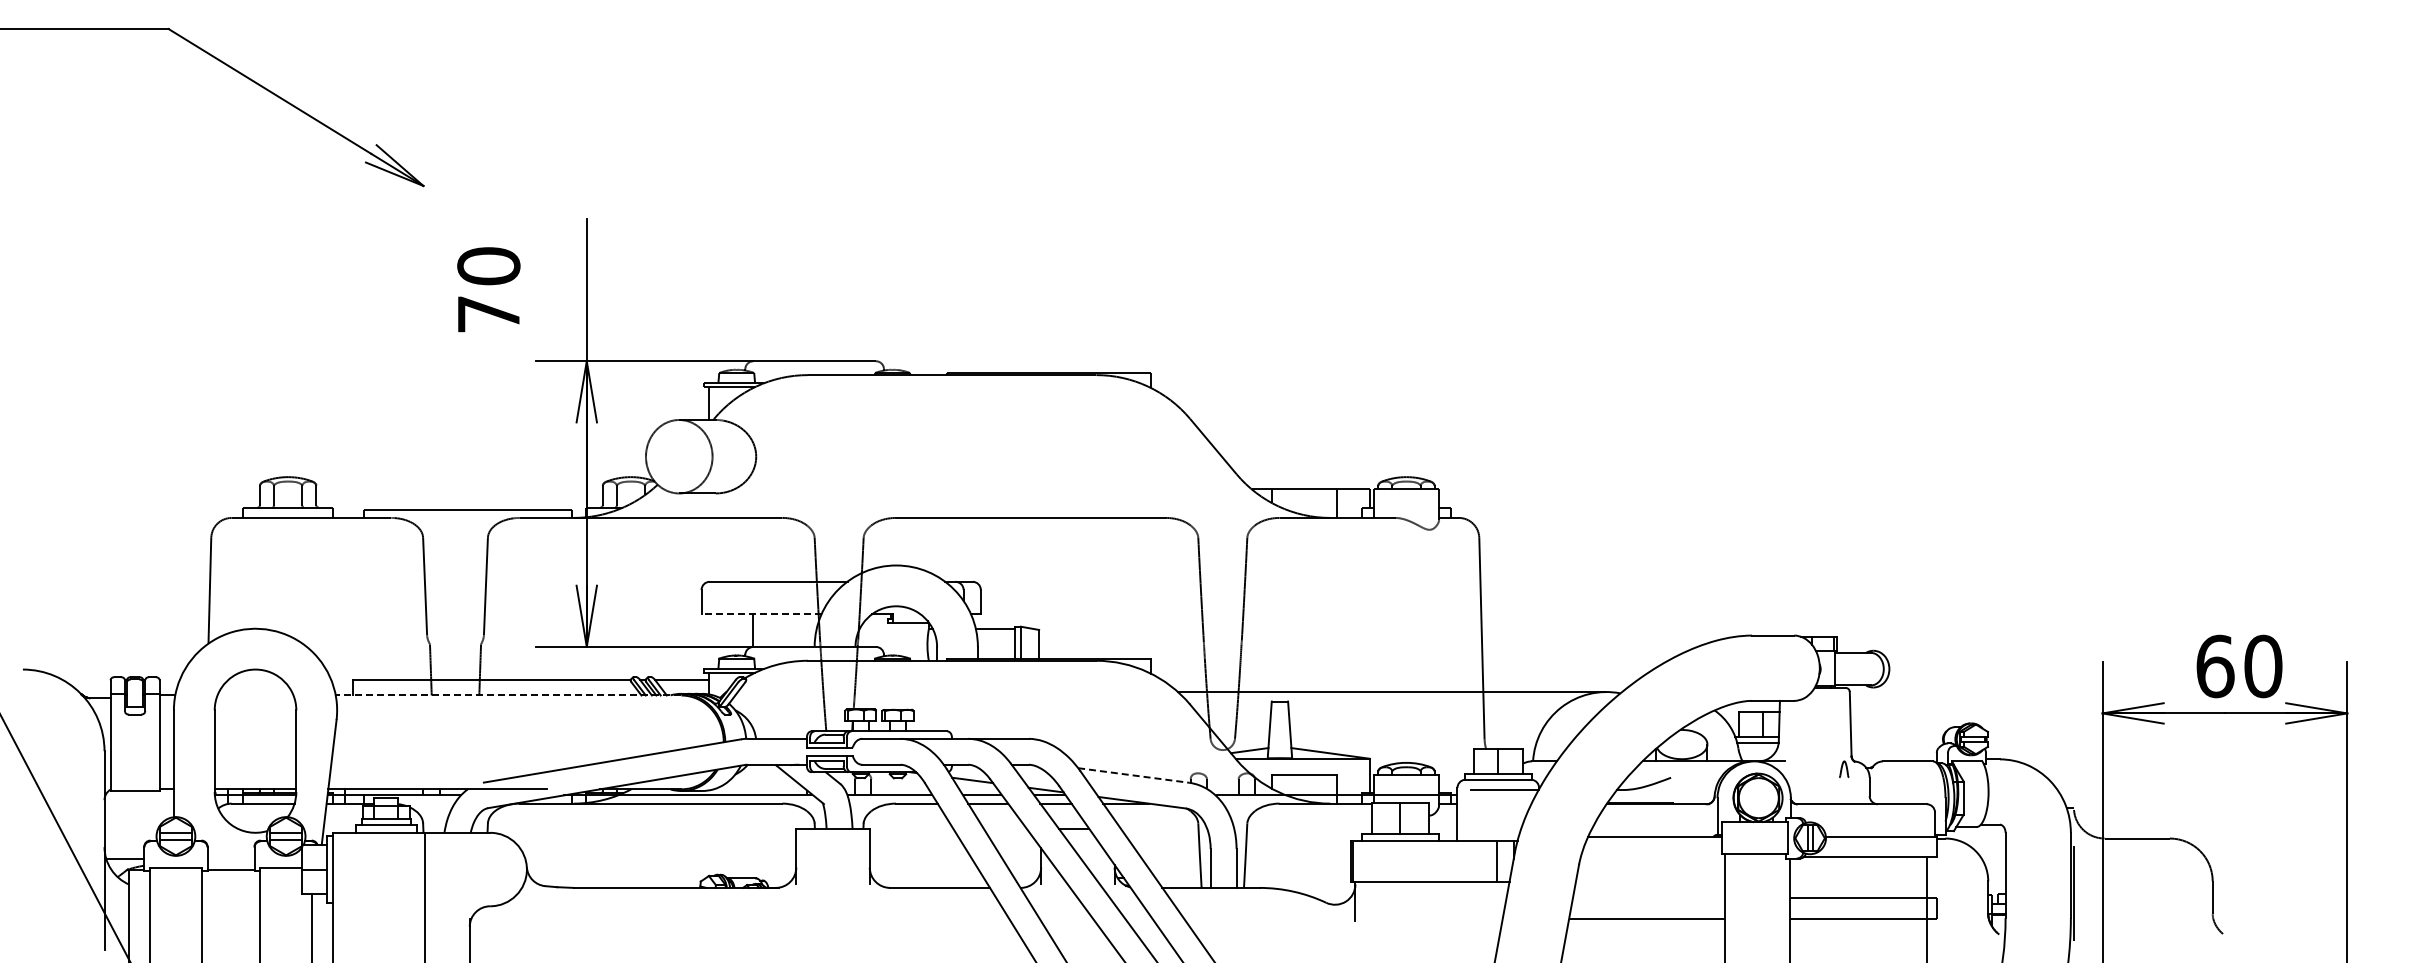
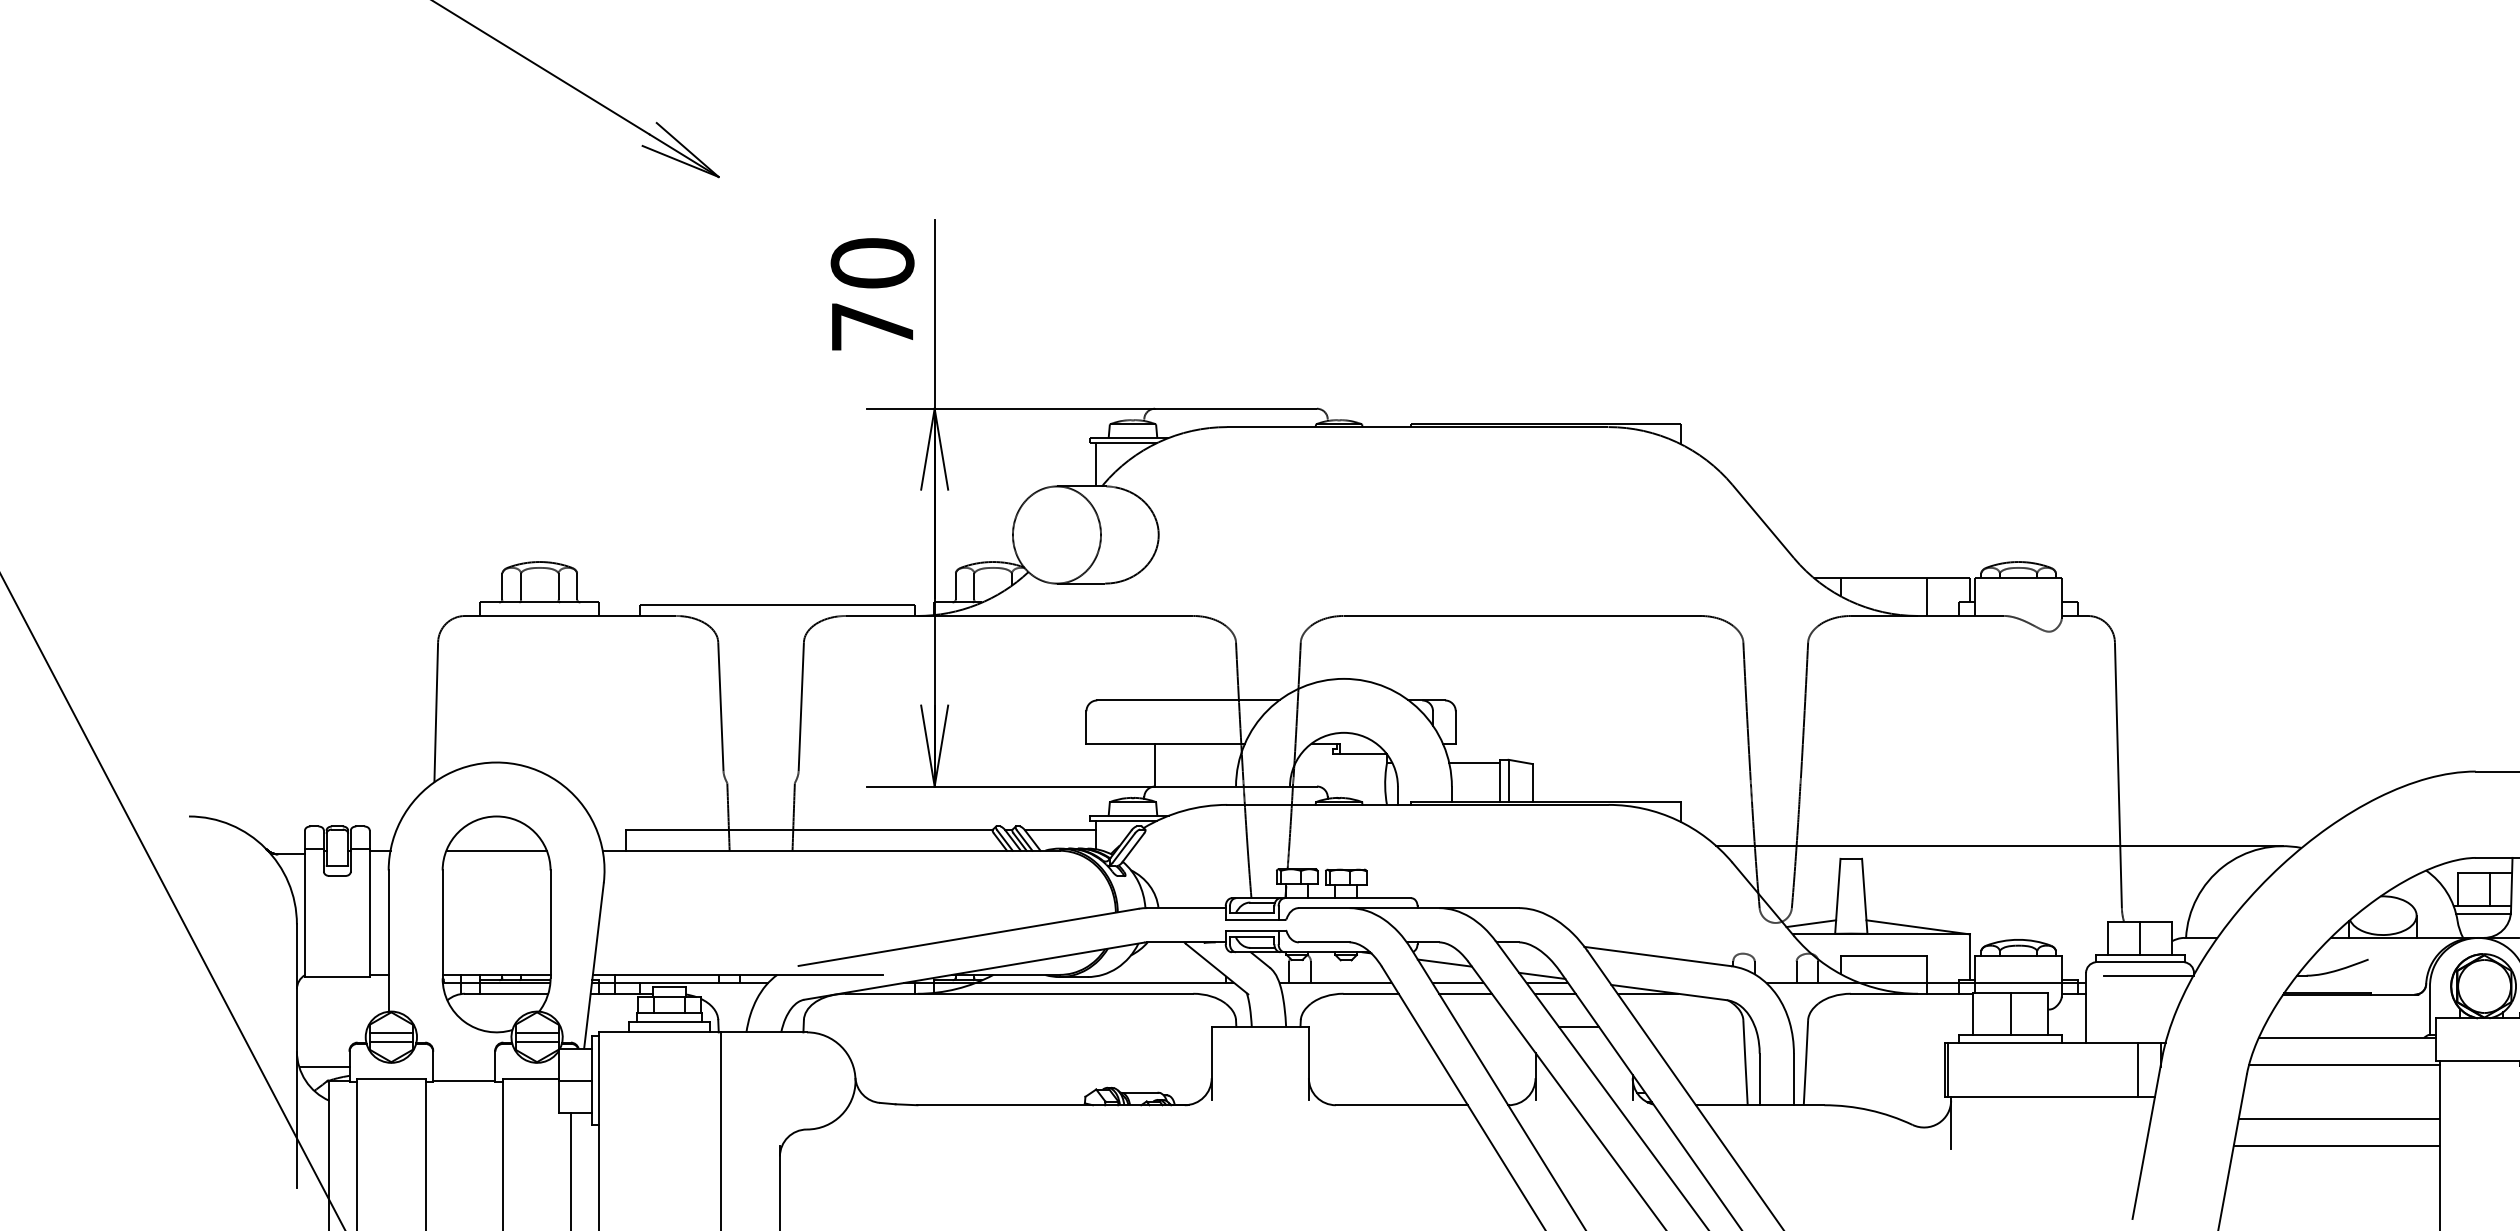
text: (488, 289) -> (872, 294), moved
line: (761, 614) -> (1165, 743), dashed -> solid
line: (255, 695) -> (496, 850), added
line: (508, 695) -> (831, 850), dashed -> solid
line: (1134, 775) -> (1658, 956), dashed -> solid
line: (1652, 857) -> (2343, 1065), added
line: (1648, 898) -> (2338, 1119), added

